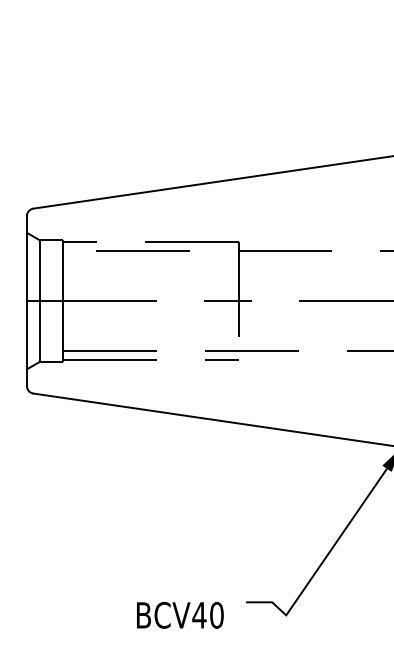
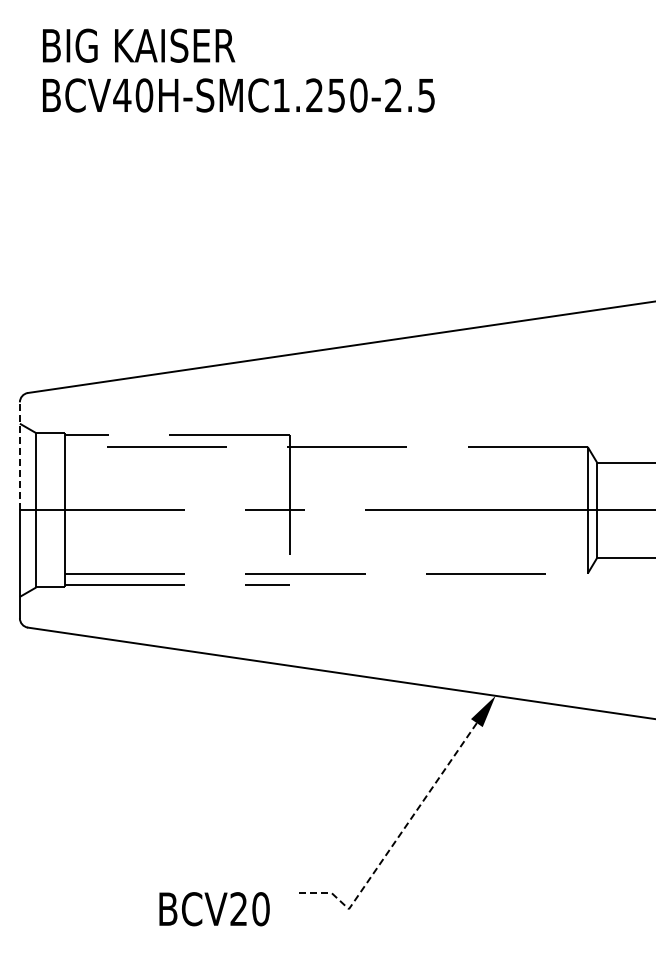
line: (26, 258) -> (19, 456), solid -> dashed
line: (322, 562) -> (395, 841), solid -> dashed
text: (199, 614) -> (238, 908), BCV40 -> BCV20

